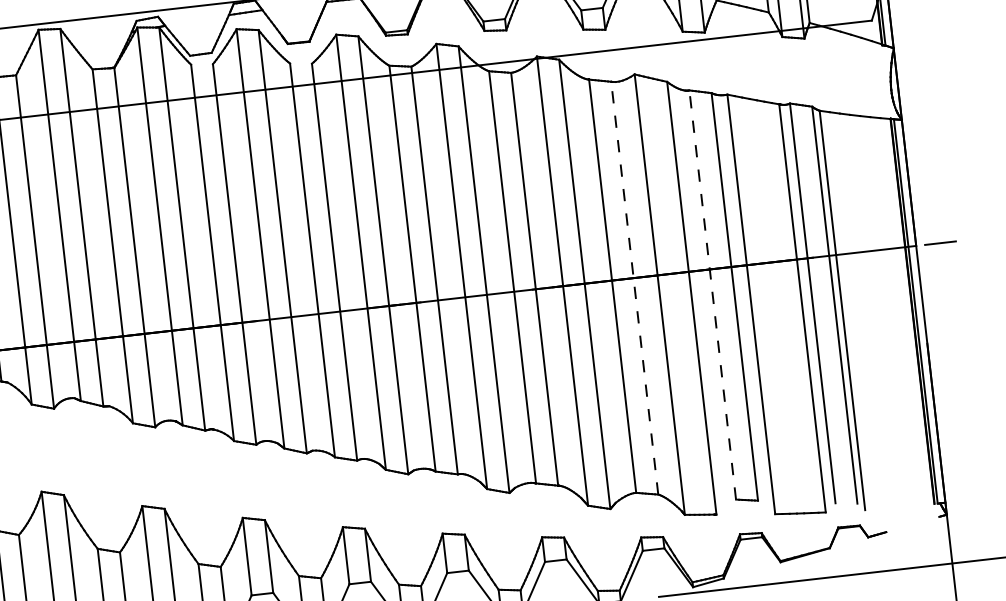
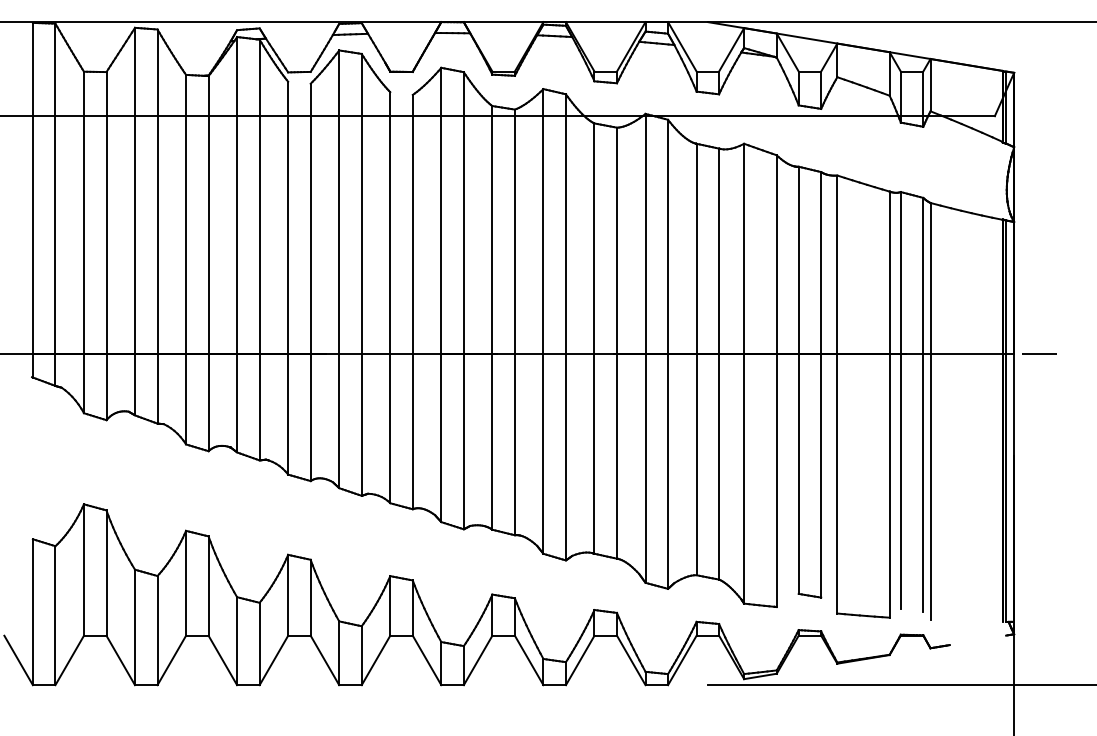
line: (635, 287) -> (719, 363), dashed -> solid
line: (712, 295) -> (798, 380), dashed -> solid

